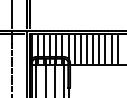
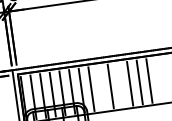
line: (80, 49) -> (100, 87), removed
line: (93, 49) -> (120, 84), removed
line: (117, 49) -> (158, 79), removed

